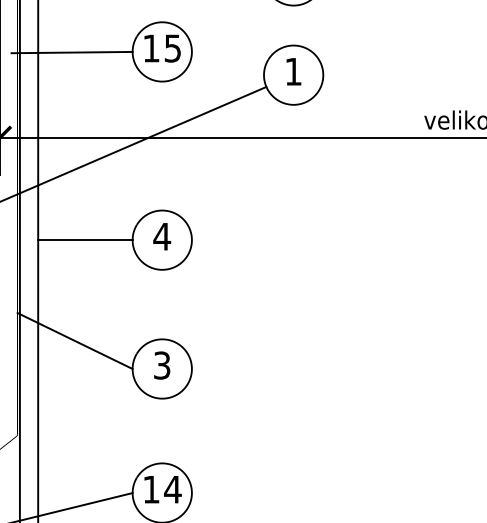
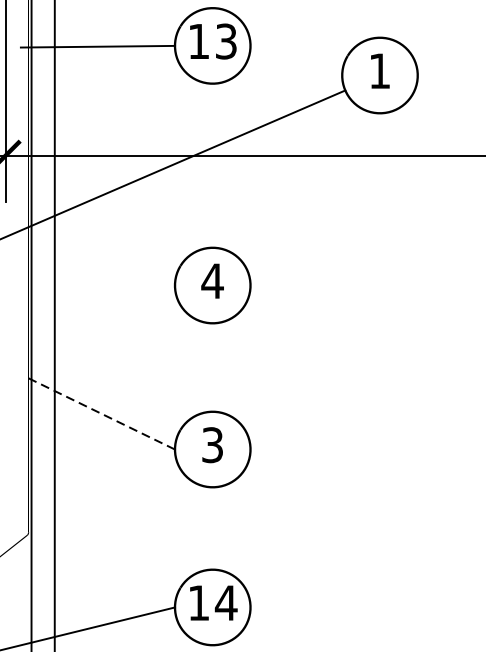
text: (172, 47) -> (225, 40), 15 -> 13
line: (85, 240) -> (115, 285), removed
line: (75, 341) -> (102, 414), solid -> dashed

